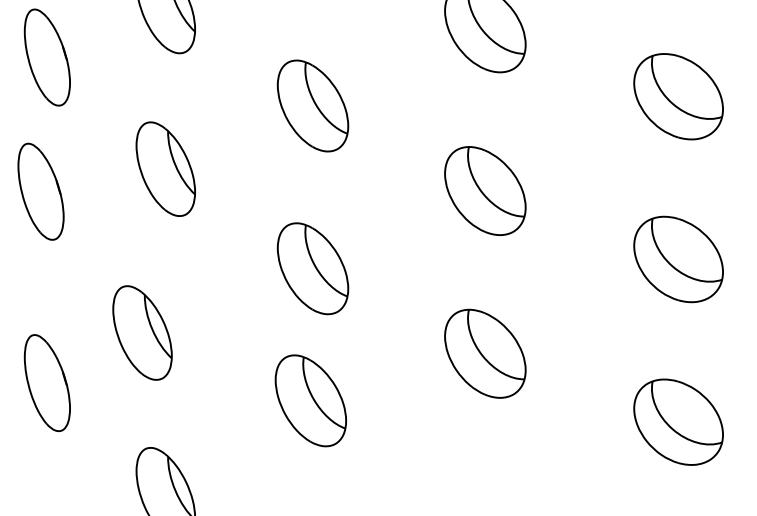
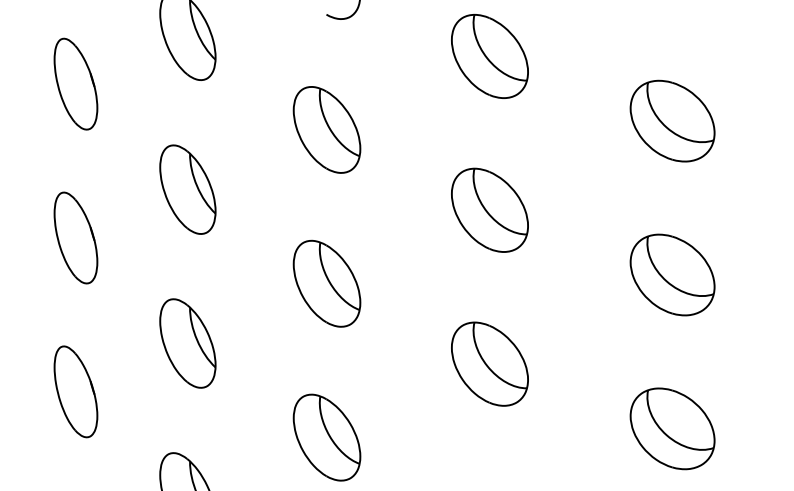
part: (40, 191) -> (75, 237), moved
part: (142, 332) -> (187, 343), moved
part: (310, 400) -> (326, 437), moved

